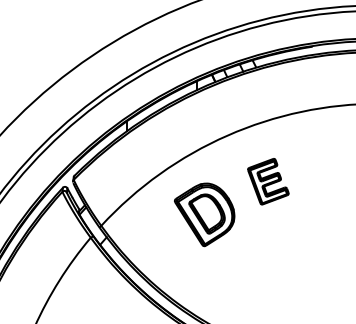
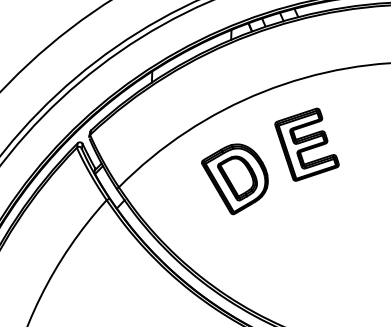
part: (268, 181) -> (307, 144), size x1.43

